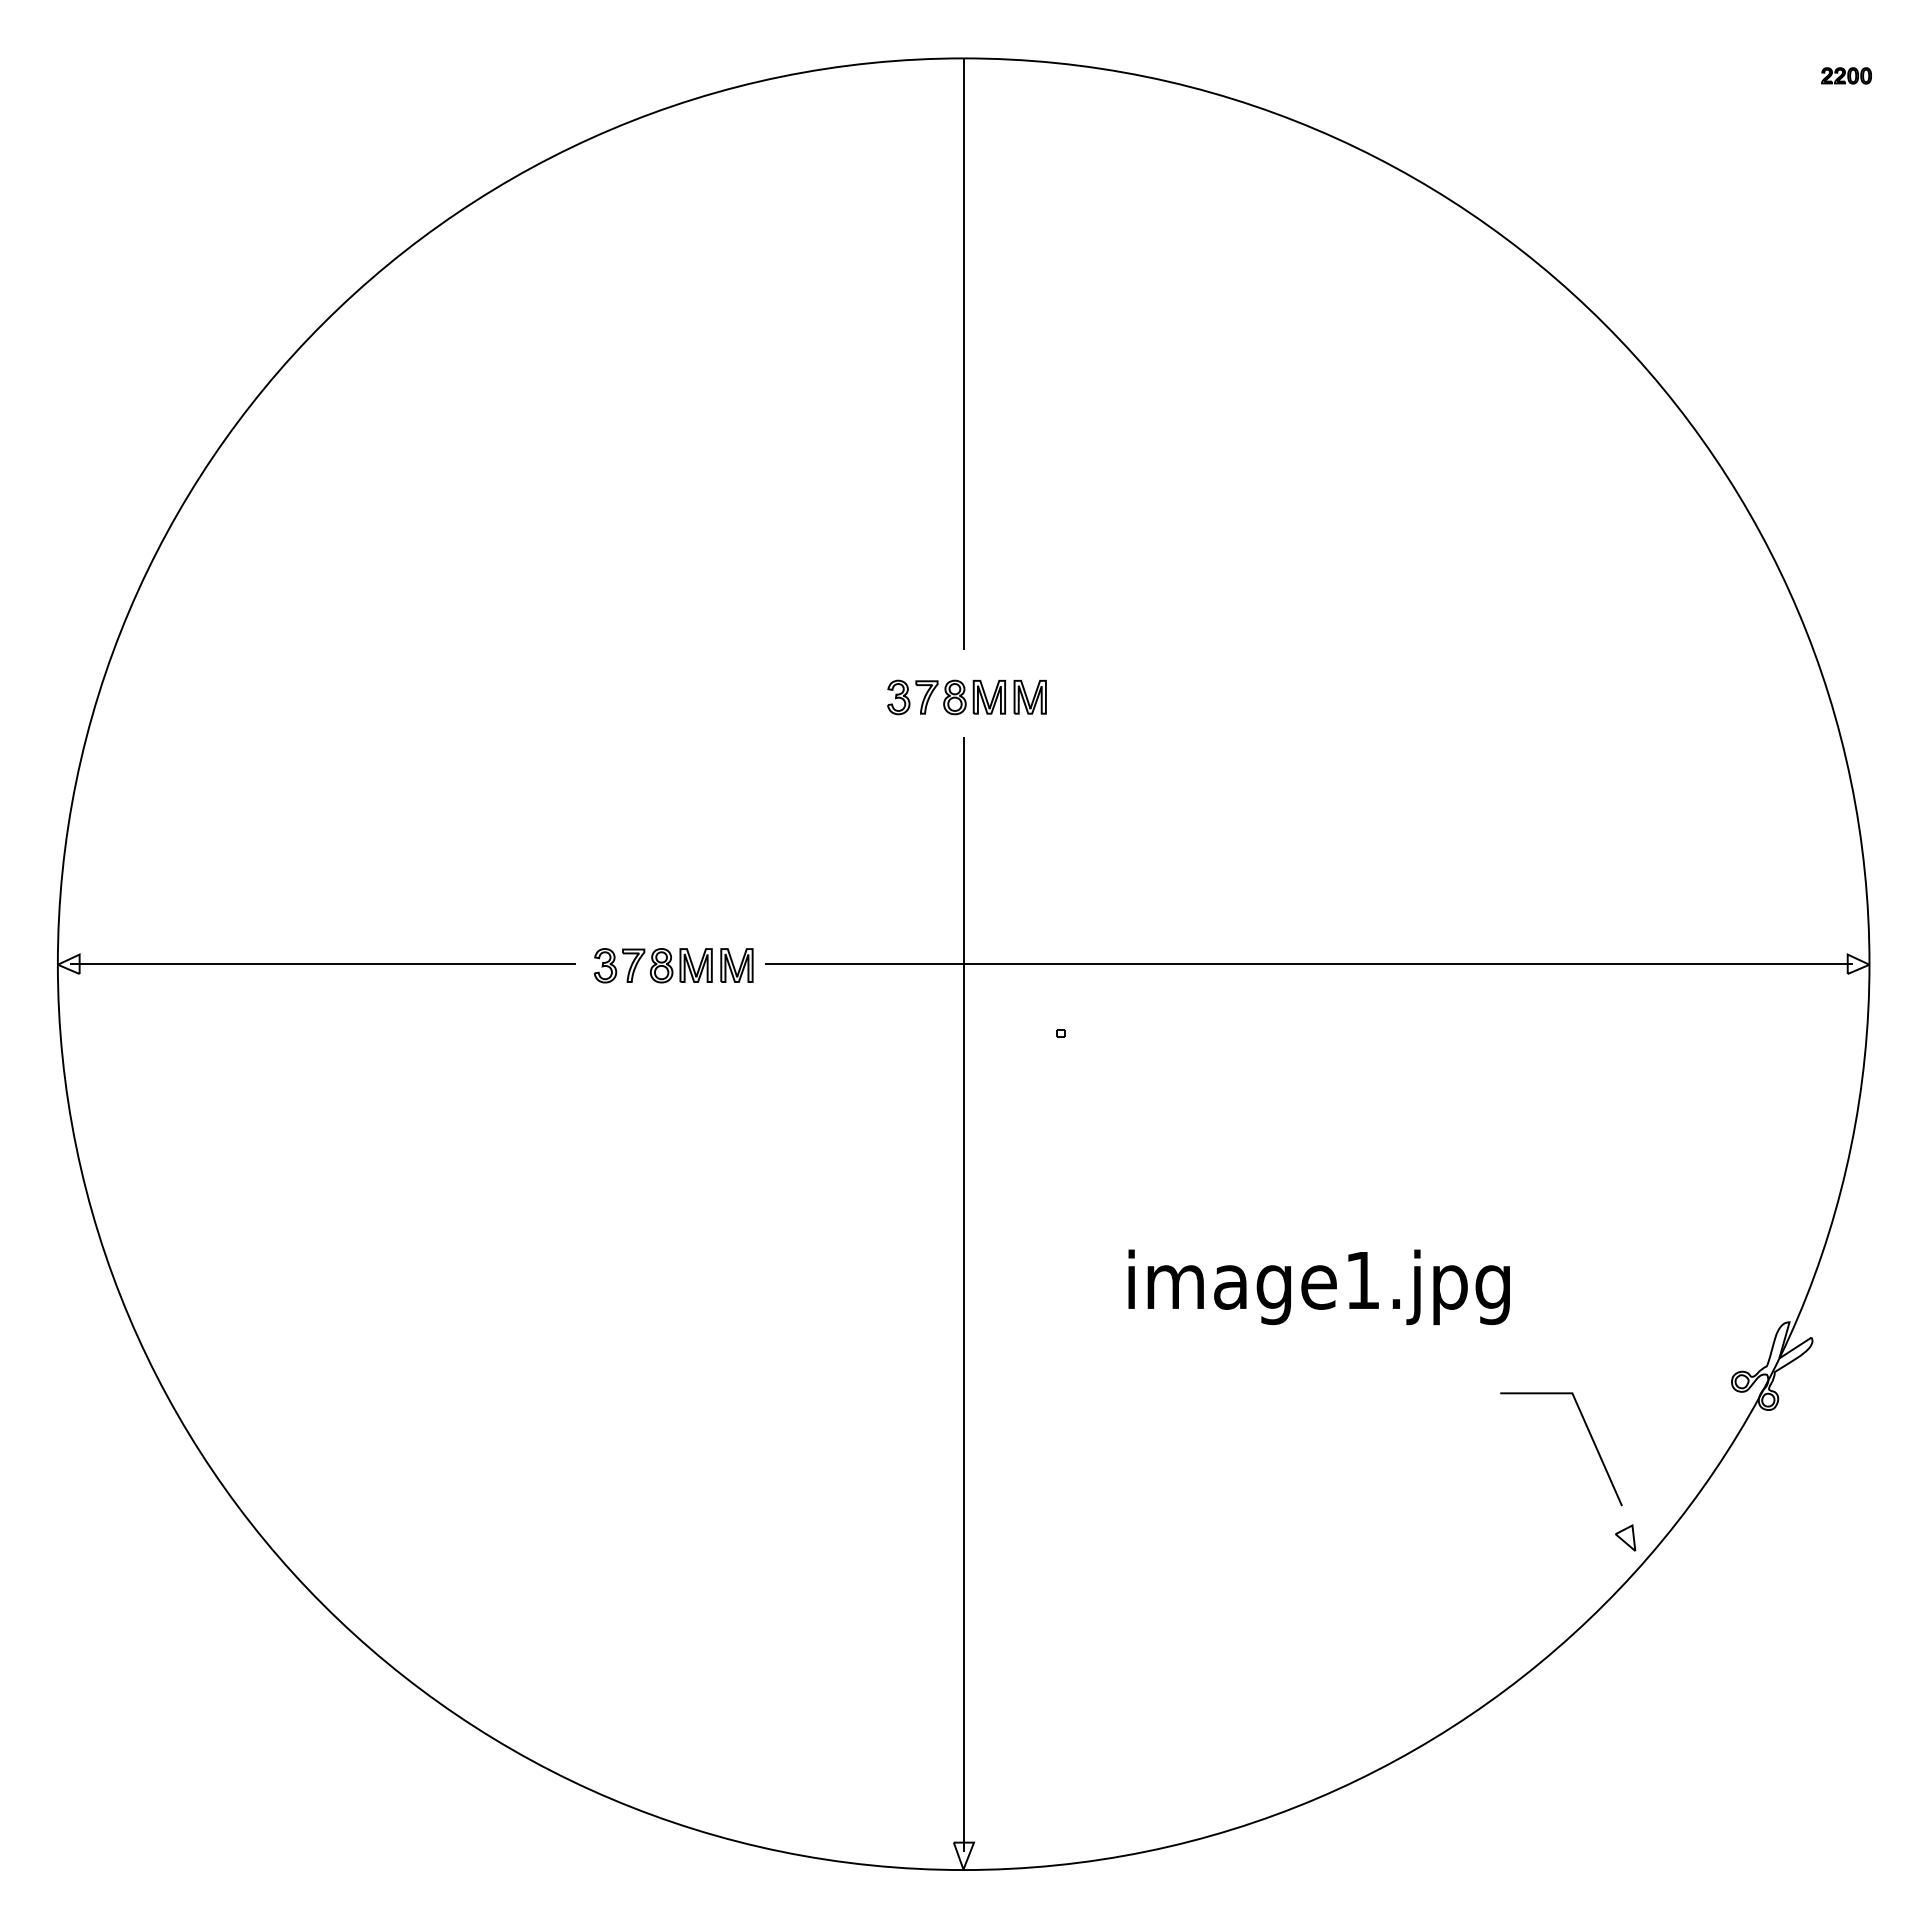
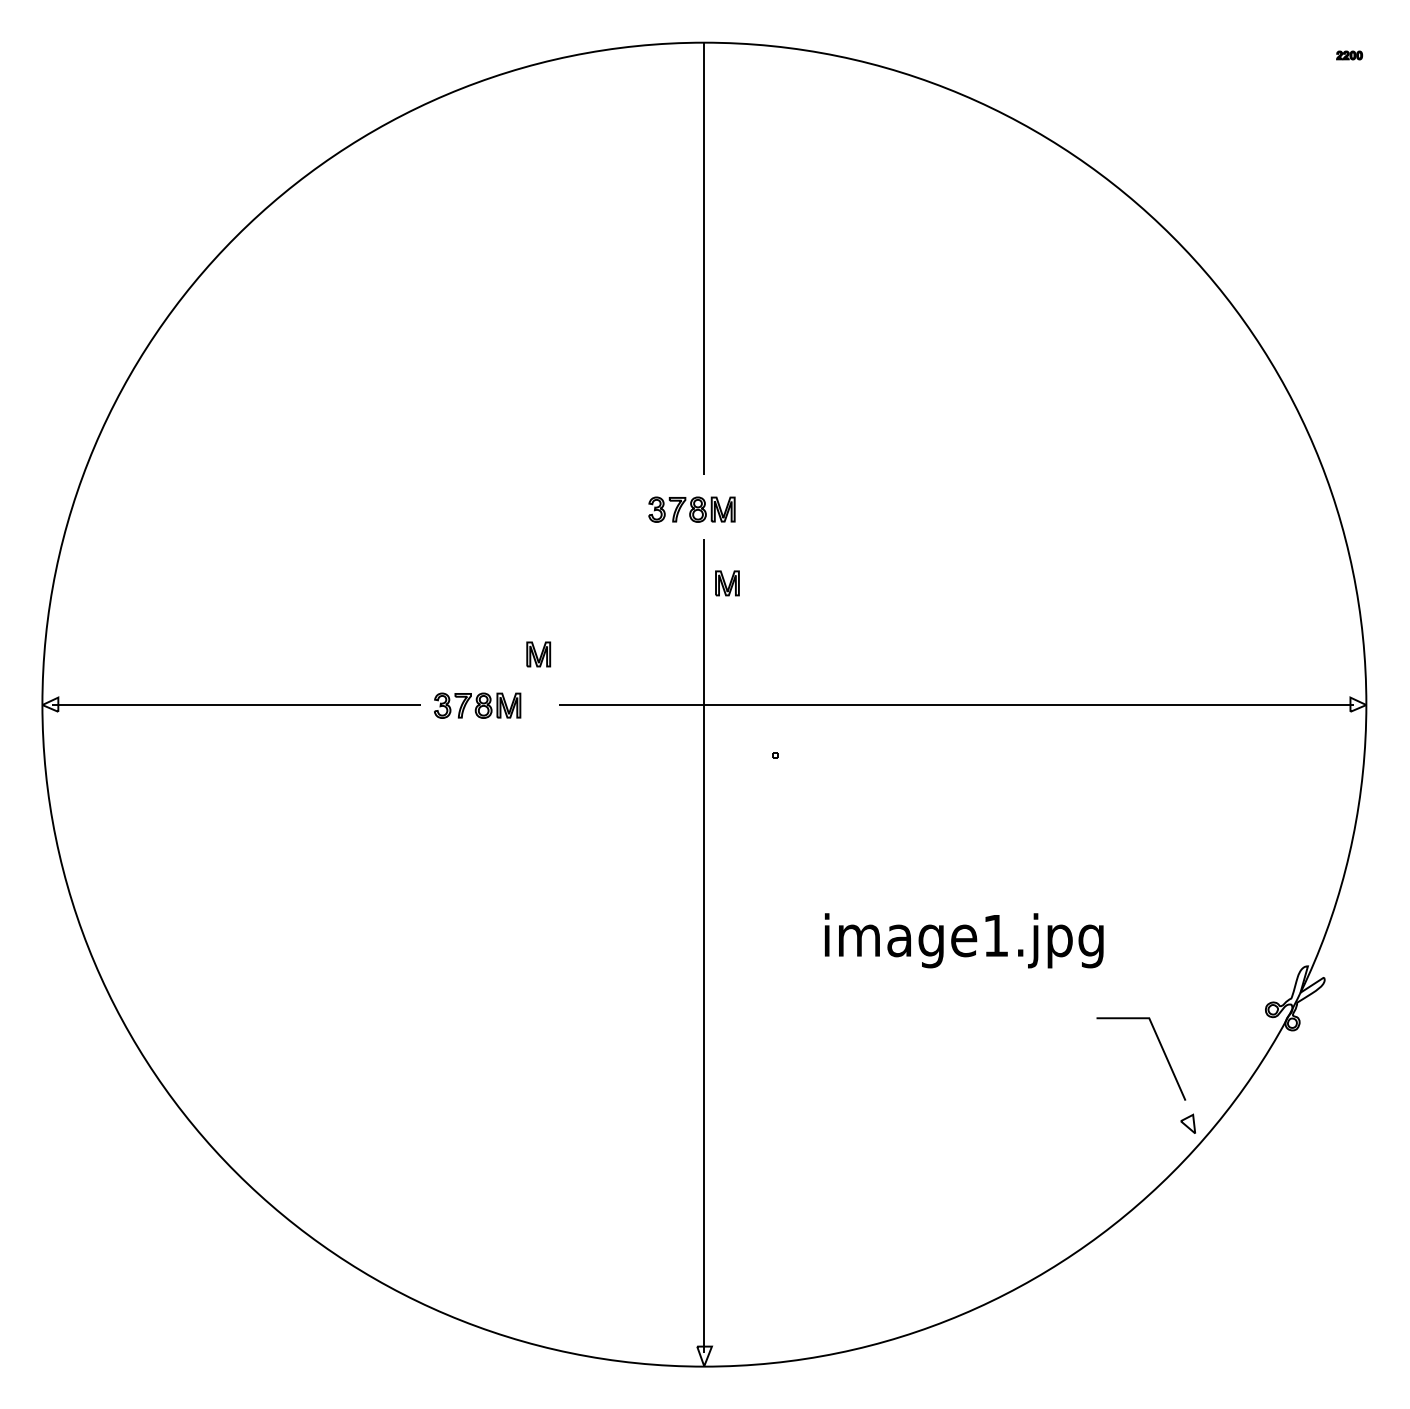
part: (1846, 75) -> (1349, 55), size x0.7
part: (1029, 697) -> (726, 583), moved
part: (736, 965) -> (538, 654), moved

